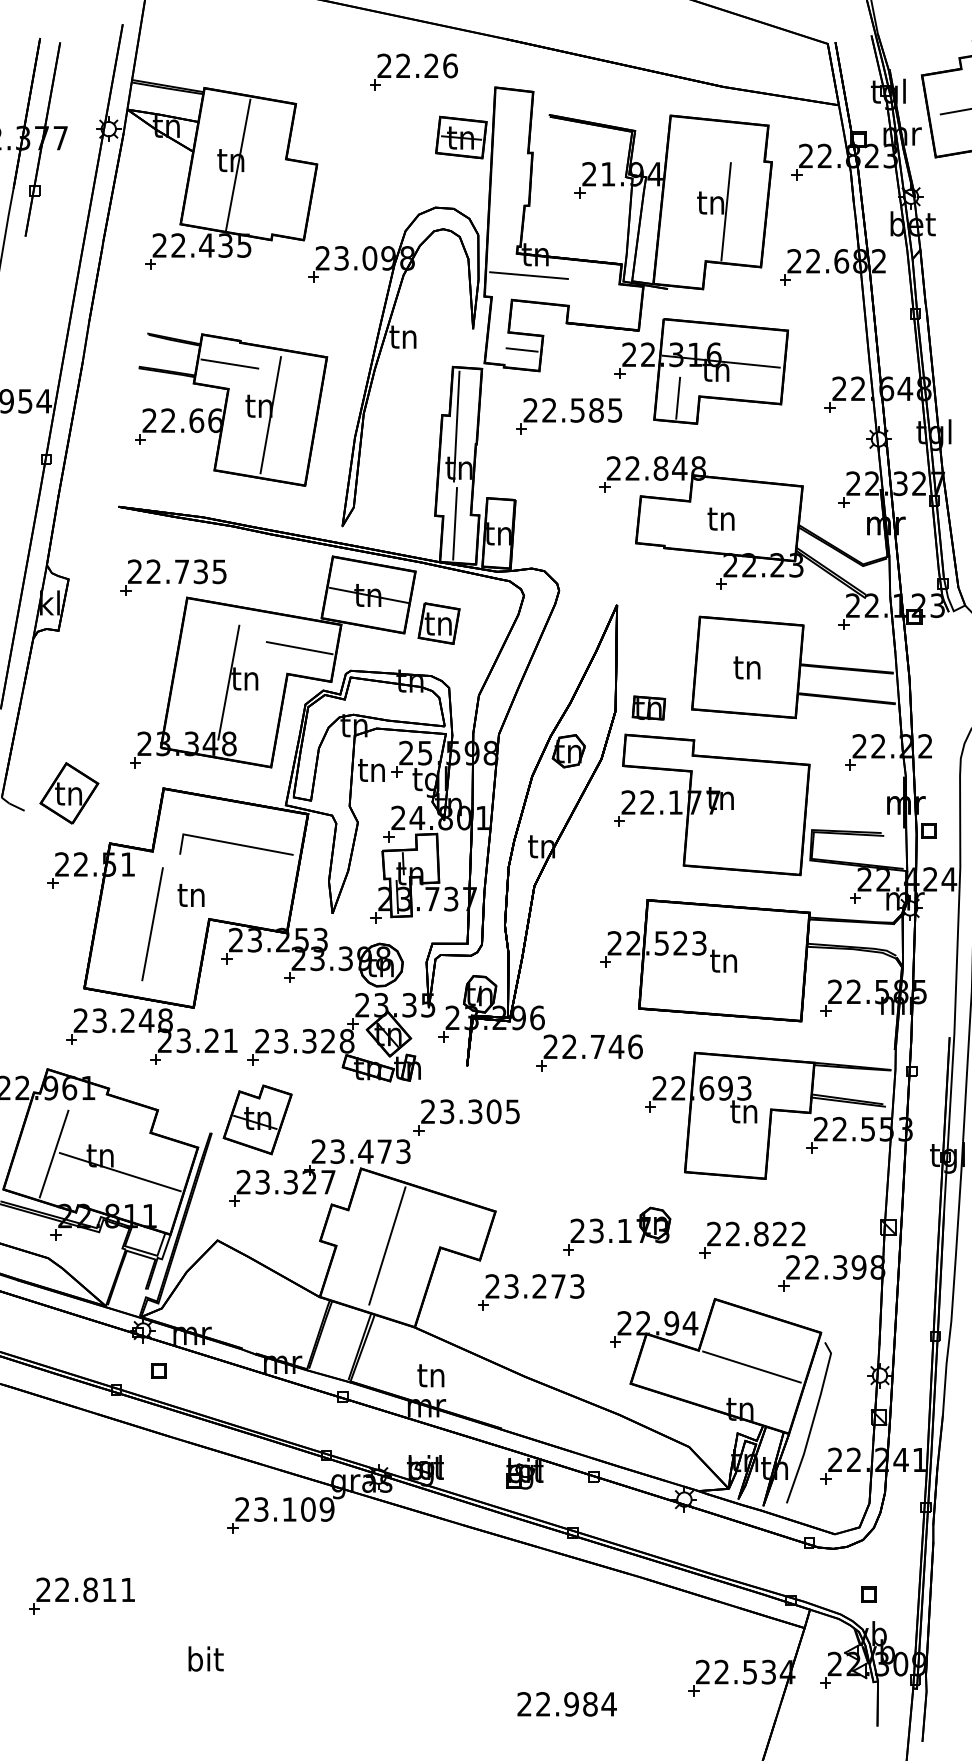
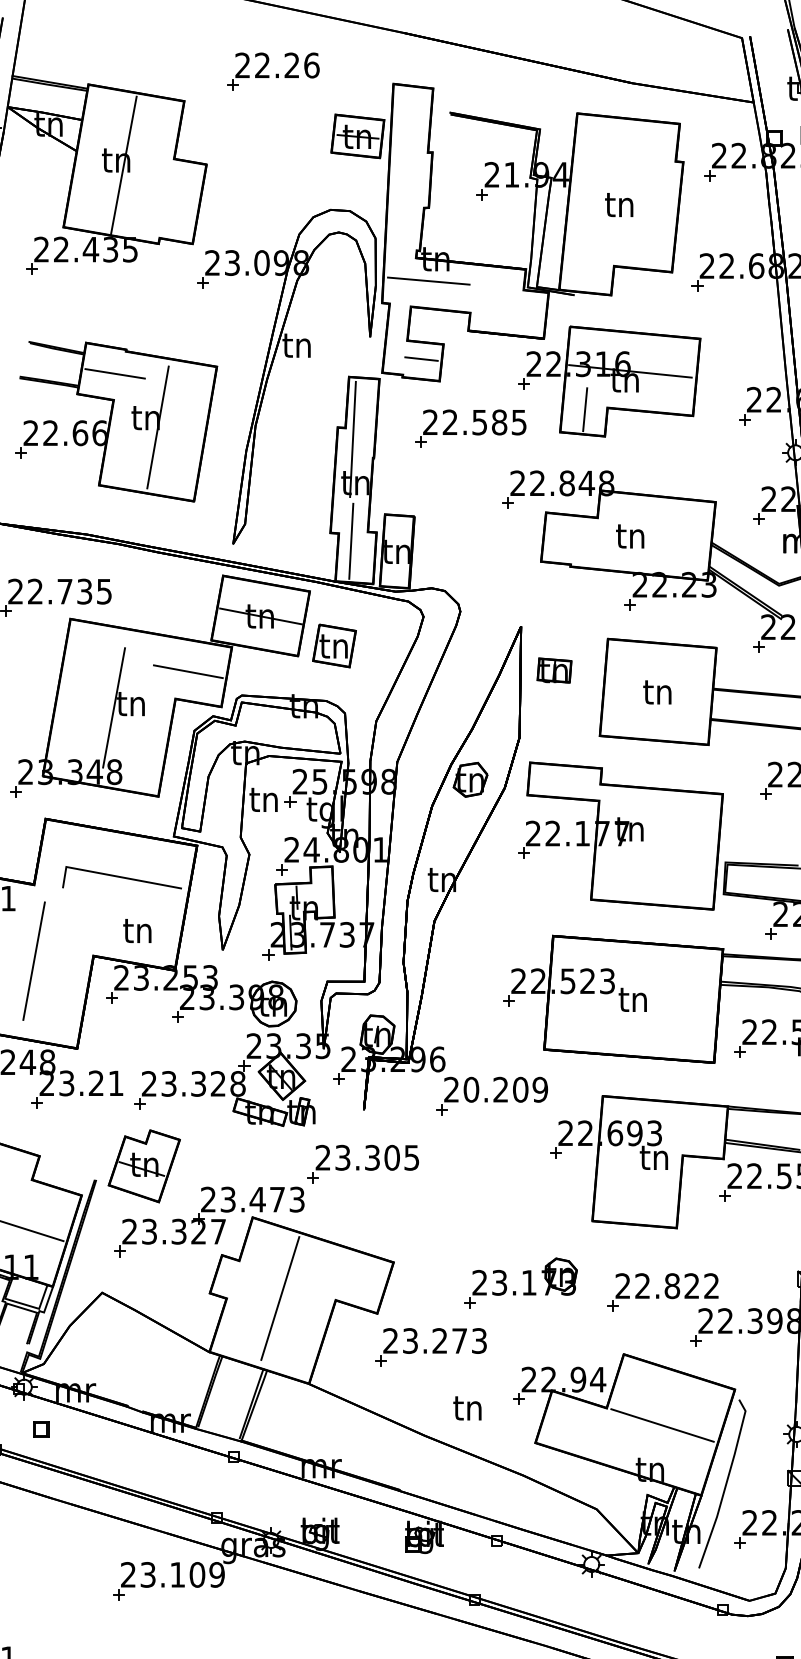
part: (413, 71) -> (273, 71), moved
line: (725, 211) -> (634, 213), removed
part: (648, 707) -> (554, 669), moved
text: (190, 895) -> (136, 931), moved
text: (602, 1046) -> (505, 1089), 22.746 -> 20.209
text: (430, 1375) -> (467, 1408), moved

